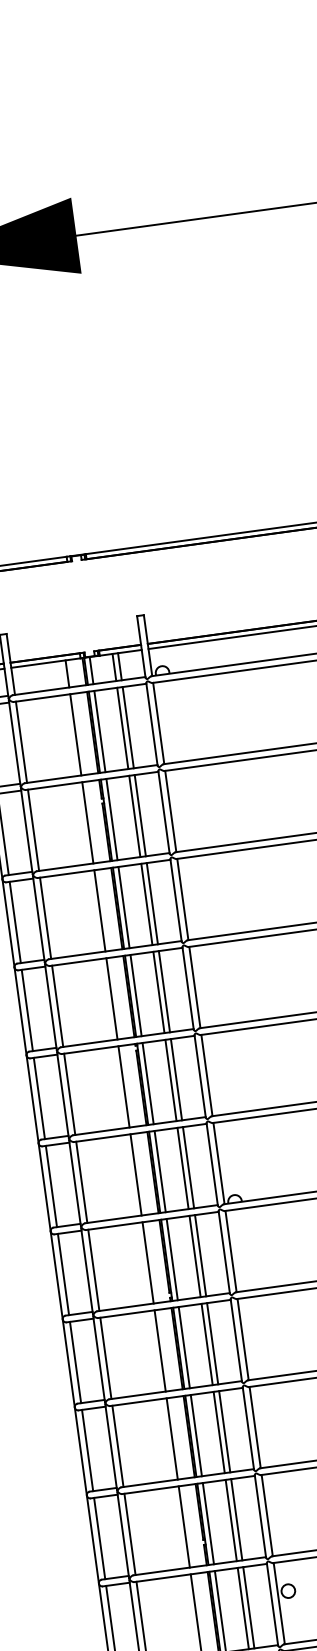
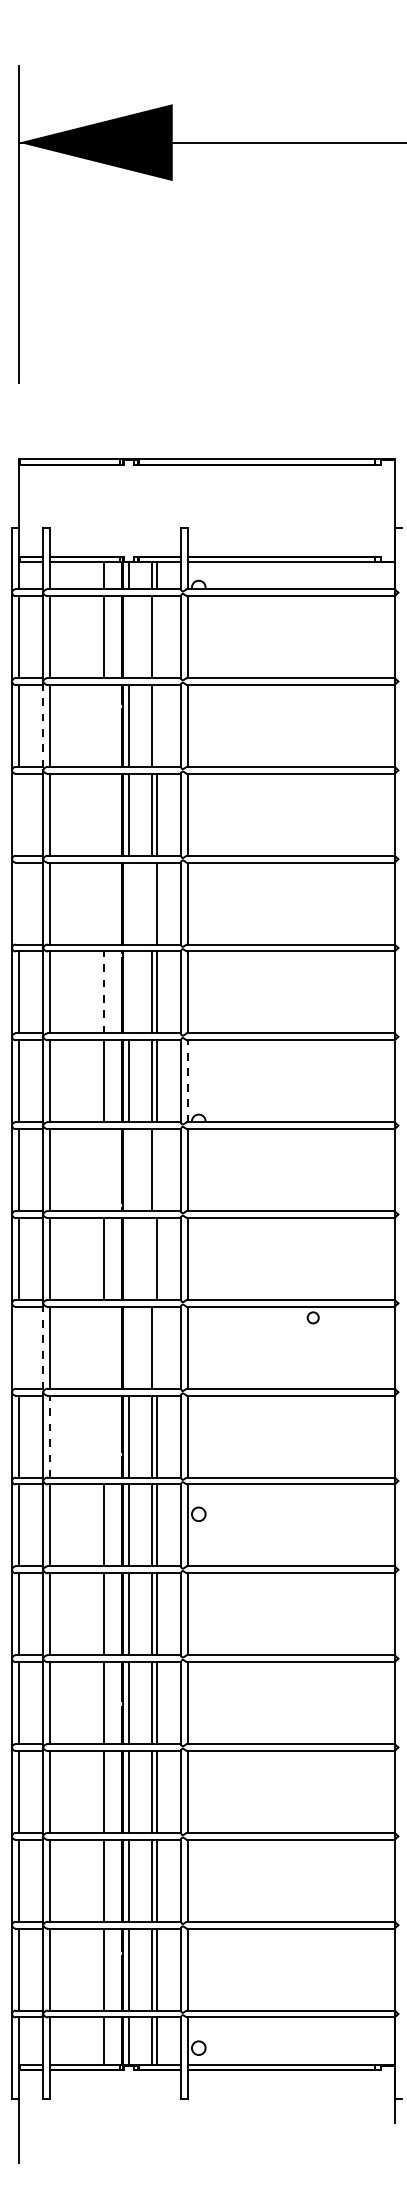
line: (128, 728) -> (157, 637), removed
line: (99, 731) -> (128, 637), removed
line: (140, 815) -> (157, 725), removed
line: (87, 822) -> (104, 725), removed
line: (26, 831) -> (42, 726), solid -> dashed
line: (99, 910) -> (104, 814), removed
line: (15, 922) -> (19, 814), removed
line: (158, 992) -> (151, 903), removed
line: (135, 995) -> (128, 903), removed
line: (112, 998) -> (104, 903), removed
line: (27, 1010) -> (19, 903), removed
line: (147, 1083) -> (128, 992), removed
line: (123, 1085) -> (104, 991), solid -> dashed
line: (219, 1163) -> (188, 1081), solid -> dashed
line: (200, 1256) -> (157, 1170), removed
line: (172, 1260) -> (128, 1170), removed
line: (148, 1263) -> (104, 1170), removed
line: (206, 1344) -> (151, 1258), removed
line: (183, 1347) -> (128, 1258), removed
line: (224, 1431) -> (157, 1347), removed
line: (196, 1435) -> (128, 1347), removed
line: (172, 1438) -> (104, 1347), removed
line: (111, 1448) -> (42, 1348), solid -> dashed
line: (88, 1450) -> (19, 1347), removed
line: (184, 1526) -> (104, 1436), removed
line: (129, 1534) -> (49, 1436), solid -> dashed

